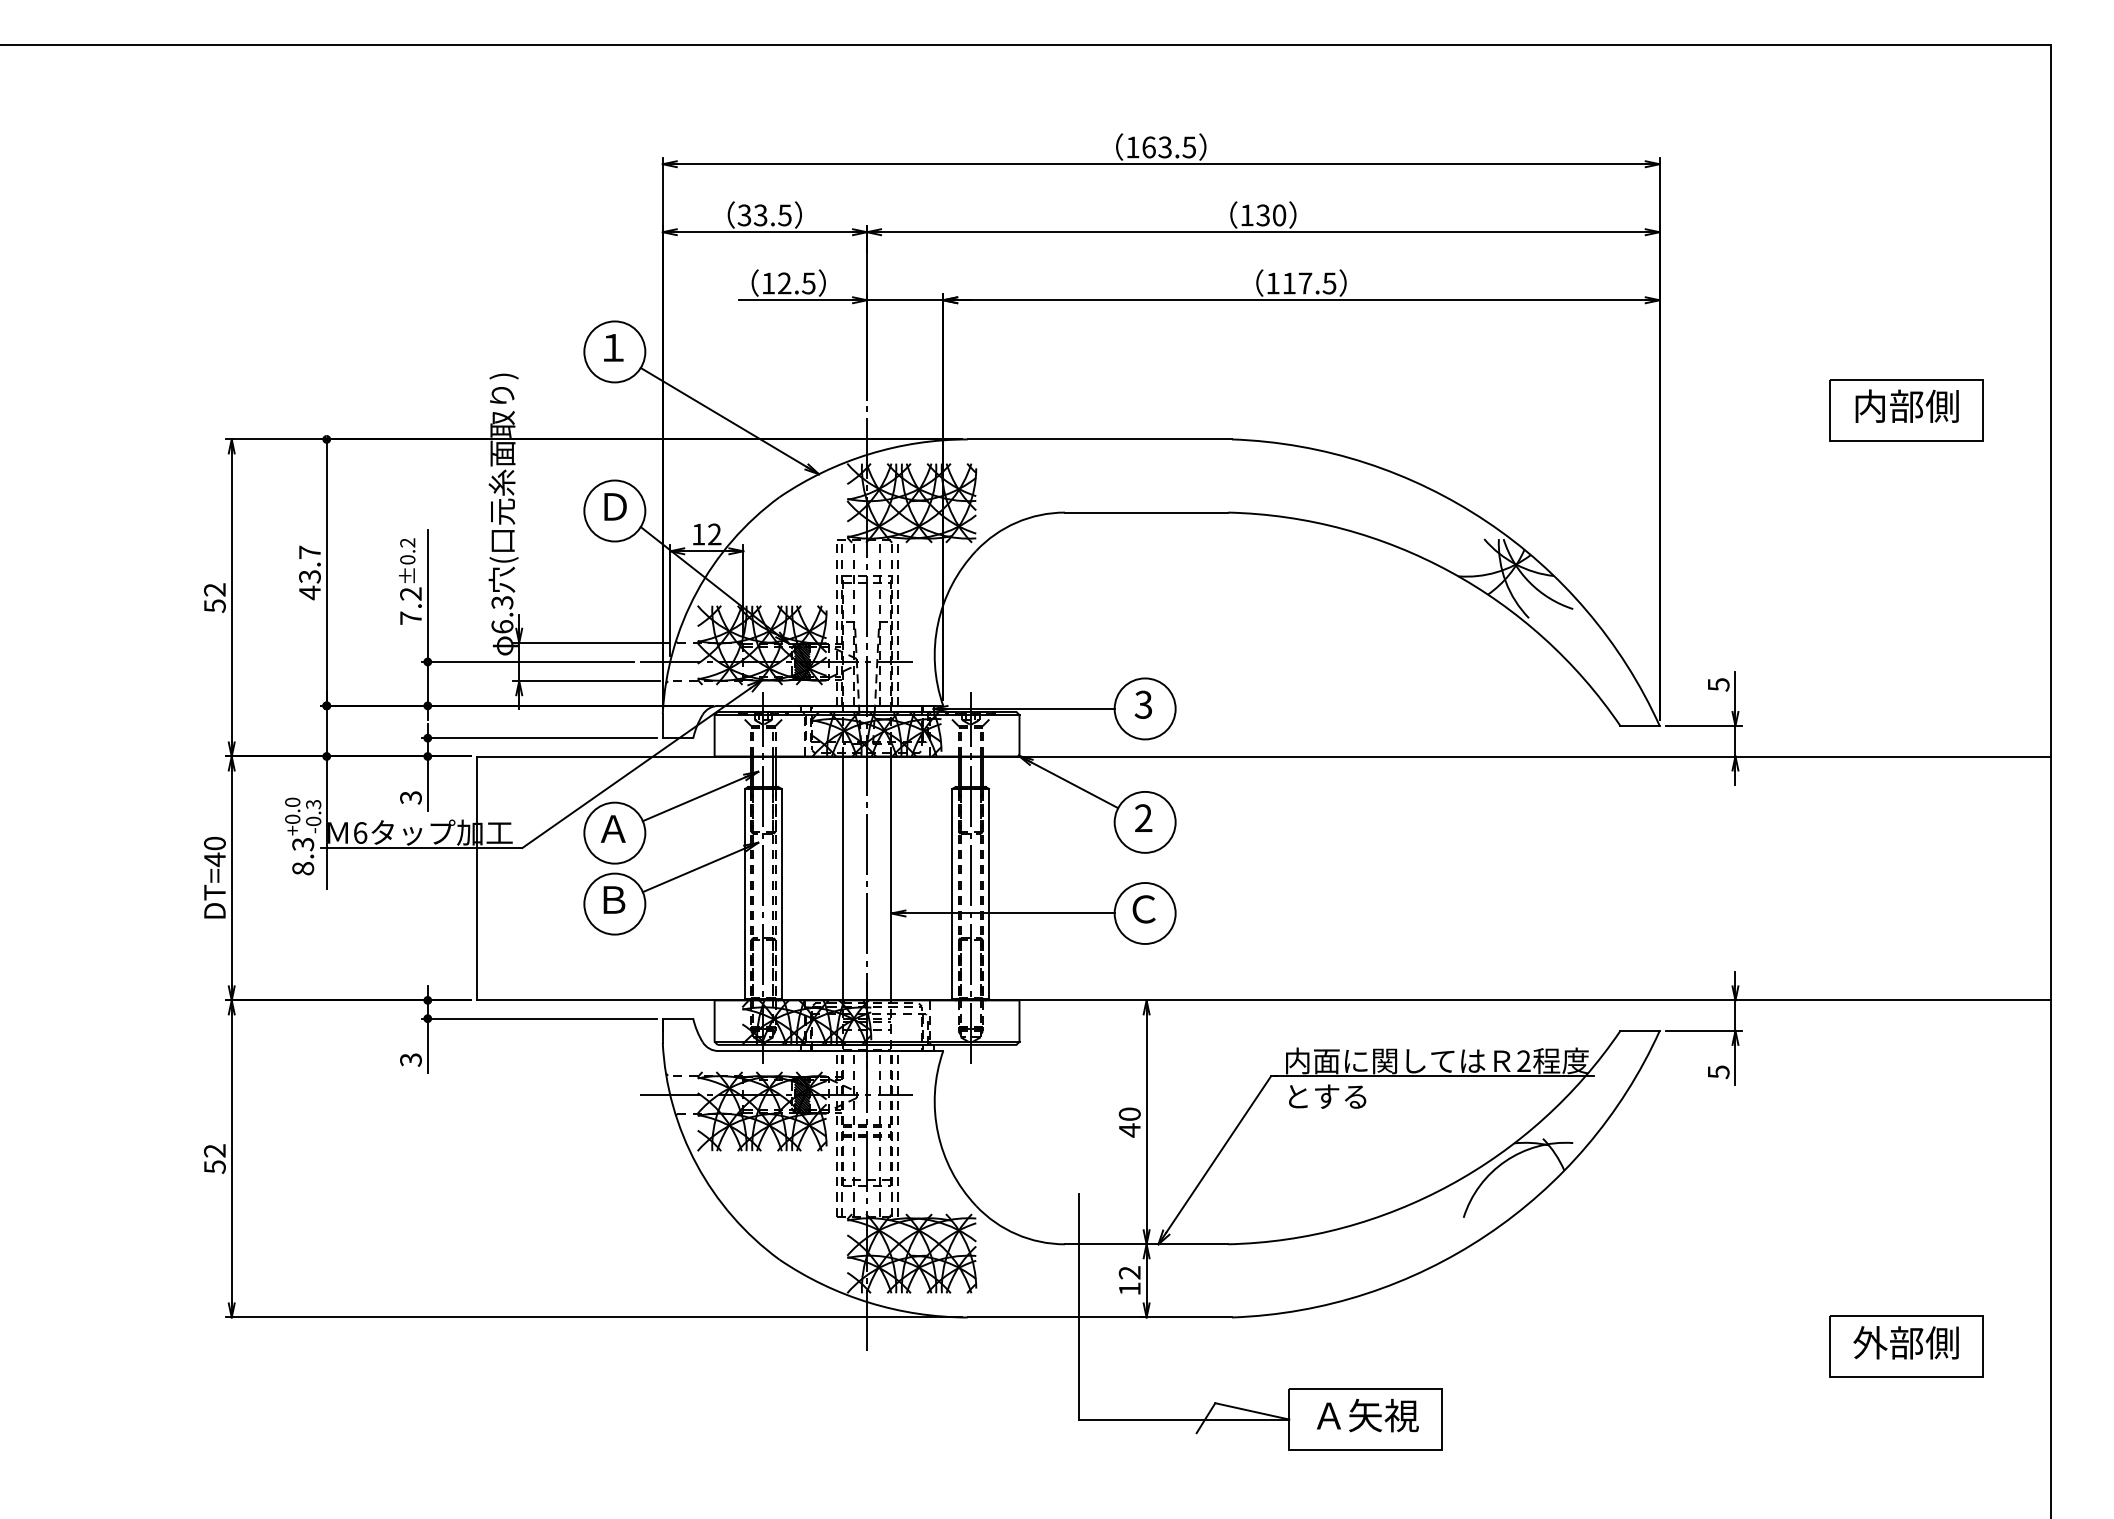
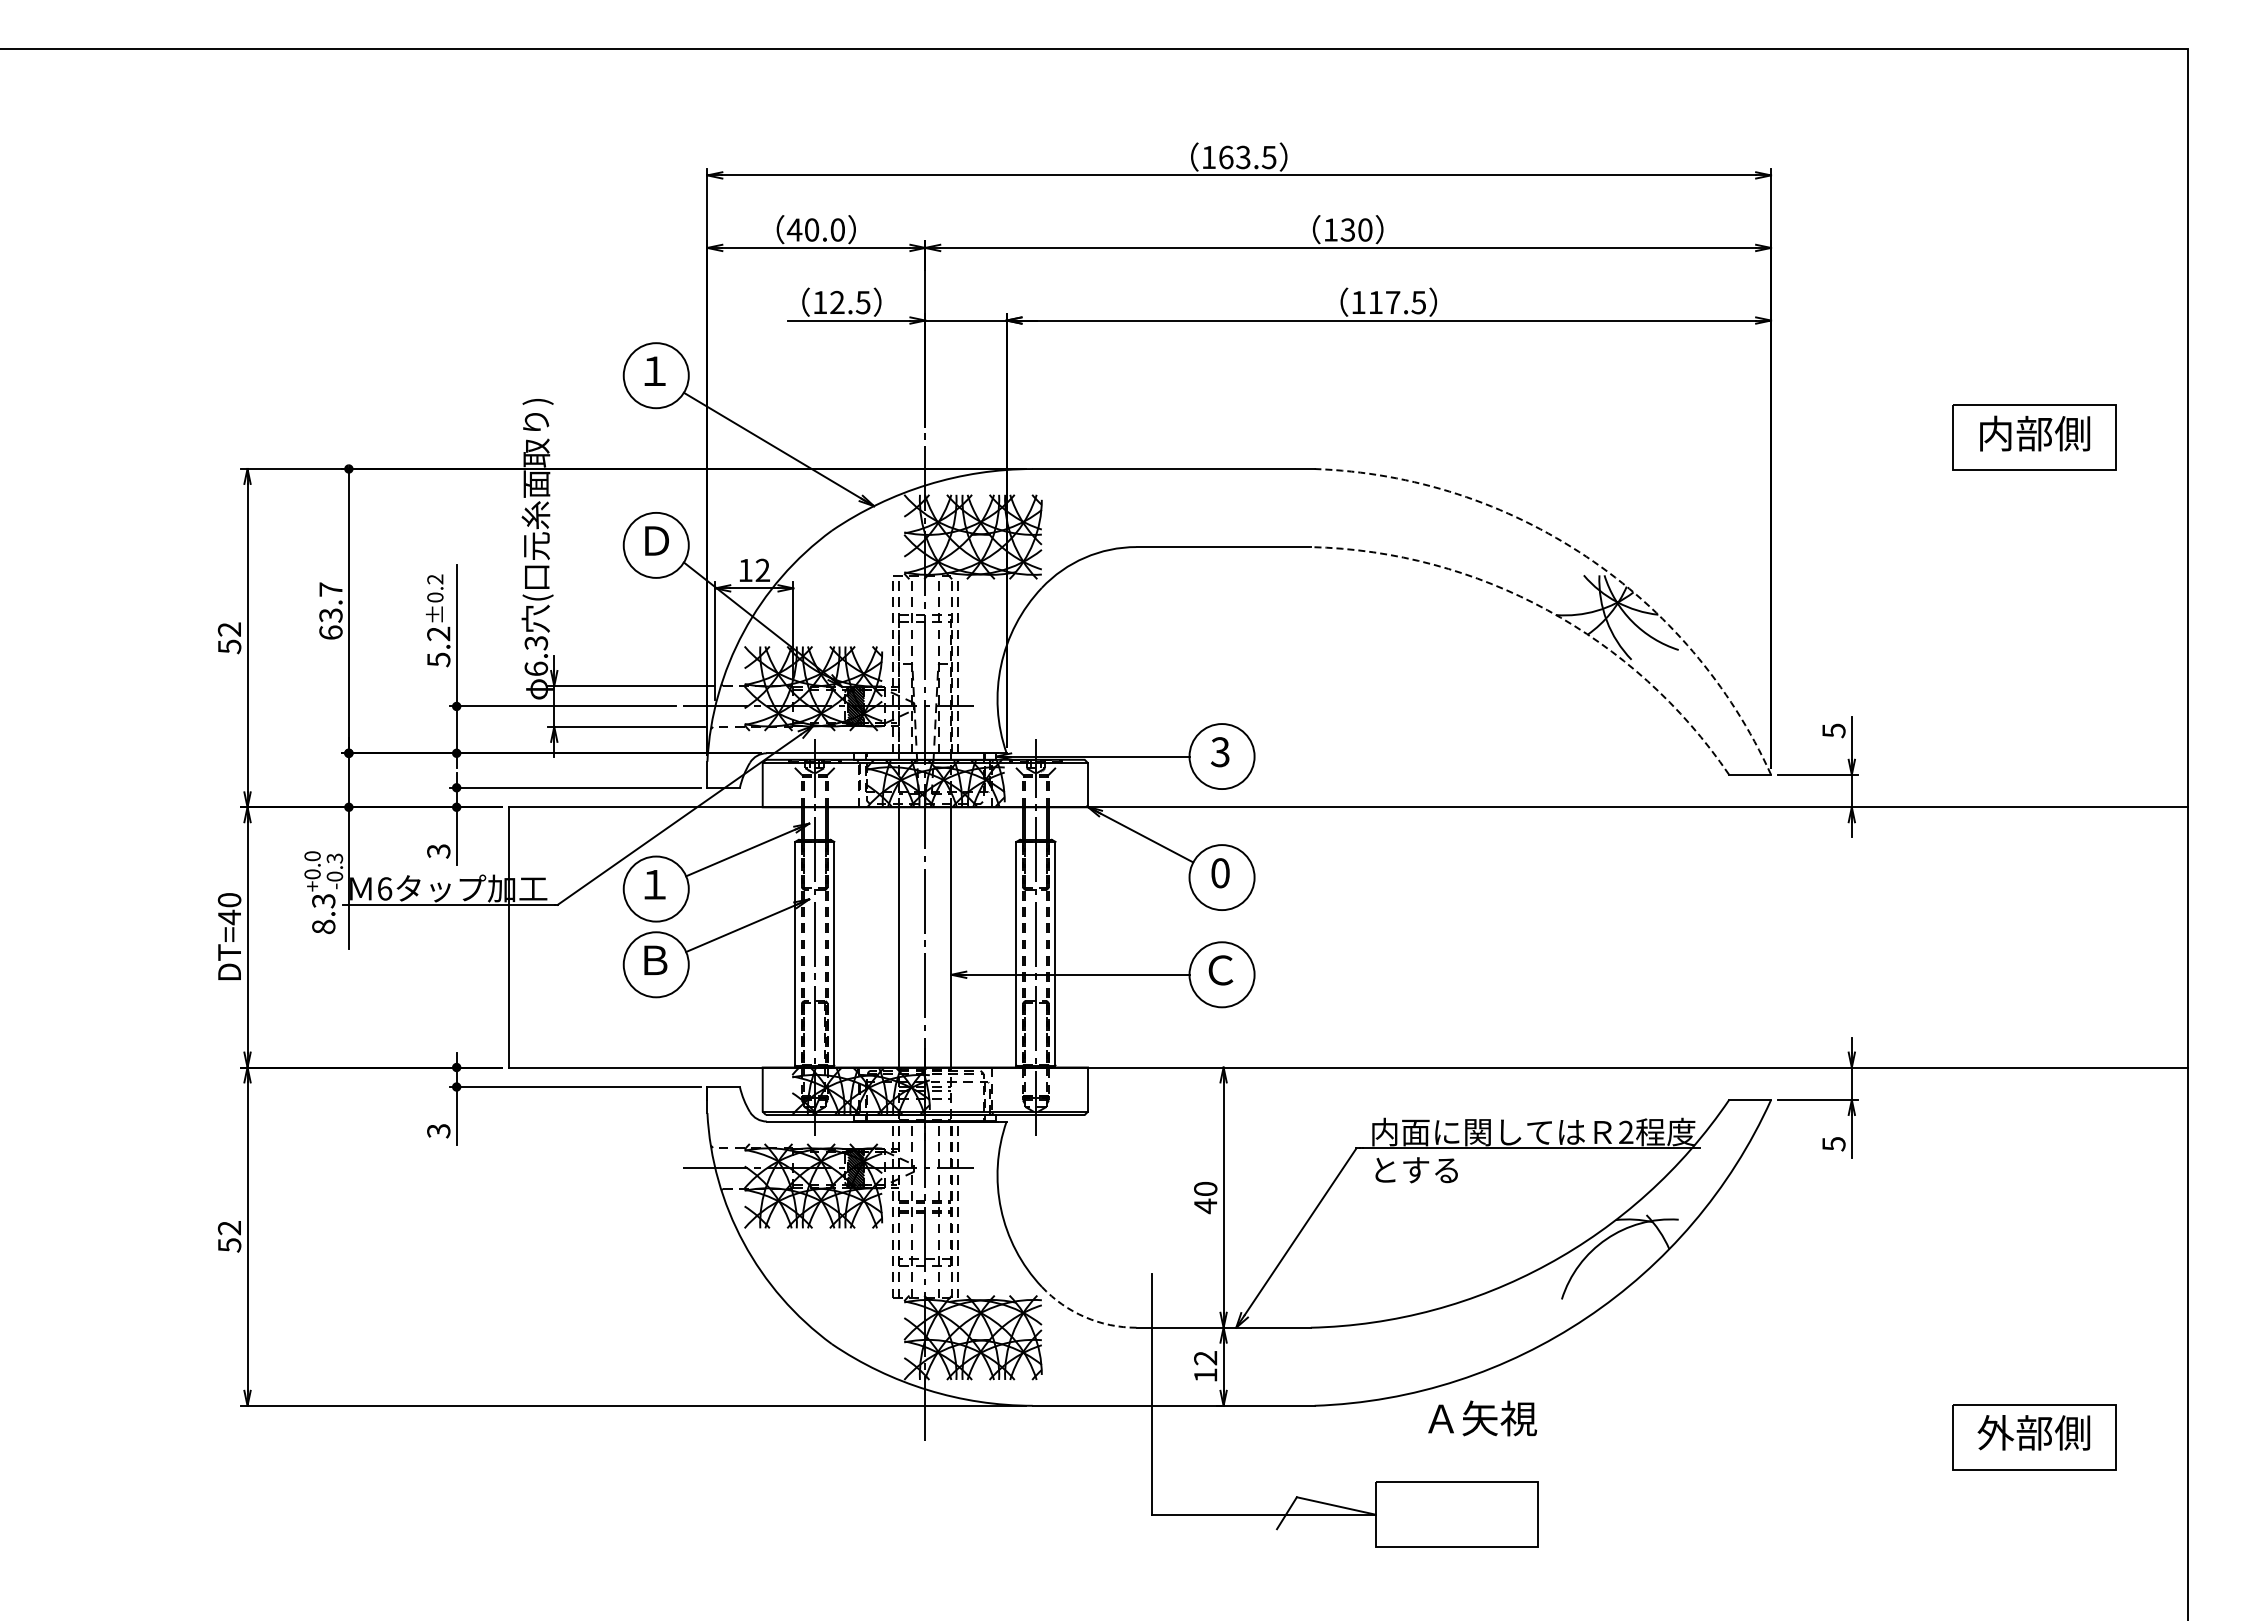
text: (764, 214) -> (815, 229), 33.5 -> 40.0
arc: (1486, 521) -> (1586, 556), solid -> dashed
arc: (1450, 572) -> (1547, 610), solid -> dashed
text: (309, 592) -> (330, 632), 43.7 -> 63.7
text: (410, 617) -> (438, 659), 7.2 -> 5.2
text: (1143, 818) -> (1220, 873), 2 -> 0
text: (613, 828) -> (654, 884), Ａ -> １
arc: (1016, 1234) -> (1084, 1317), solid -> dashed
text: (1367, 1415) -> (1482, 1418), moved

